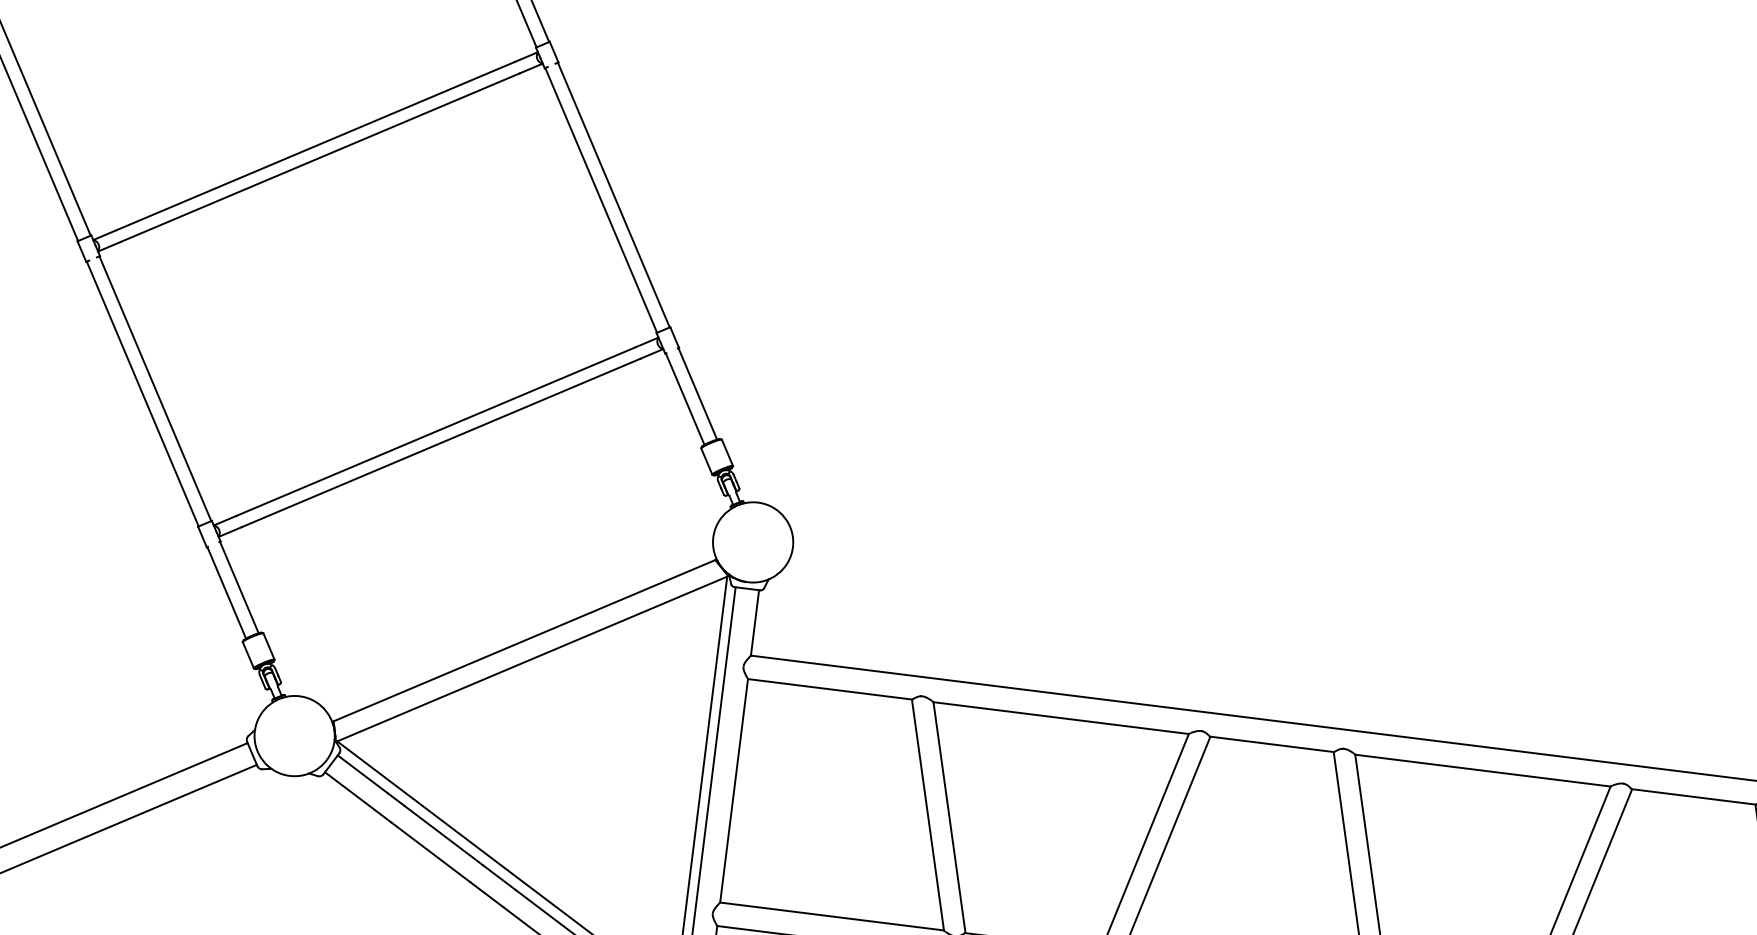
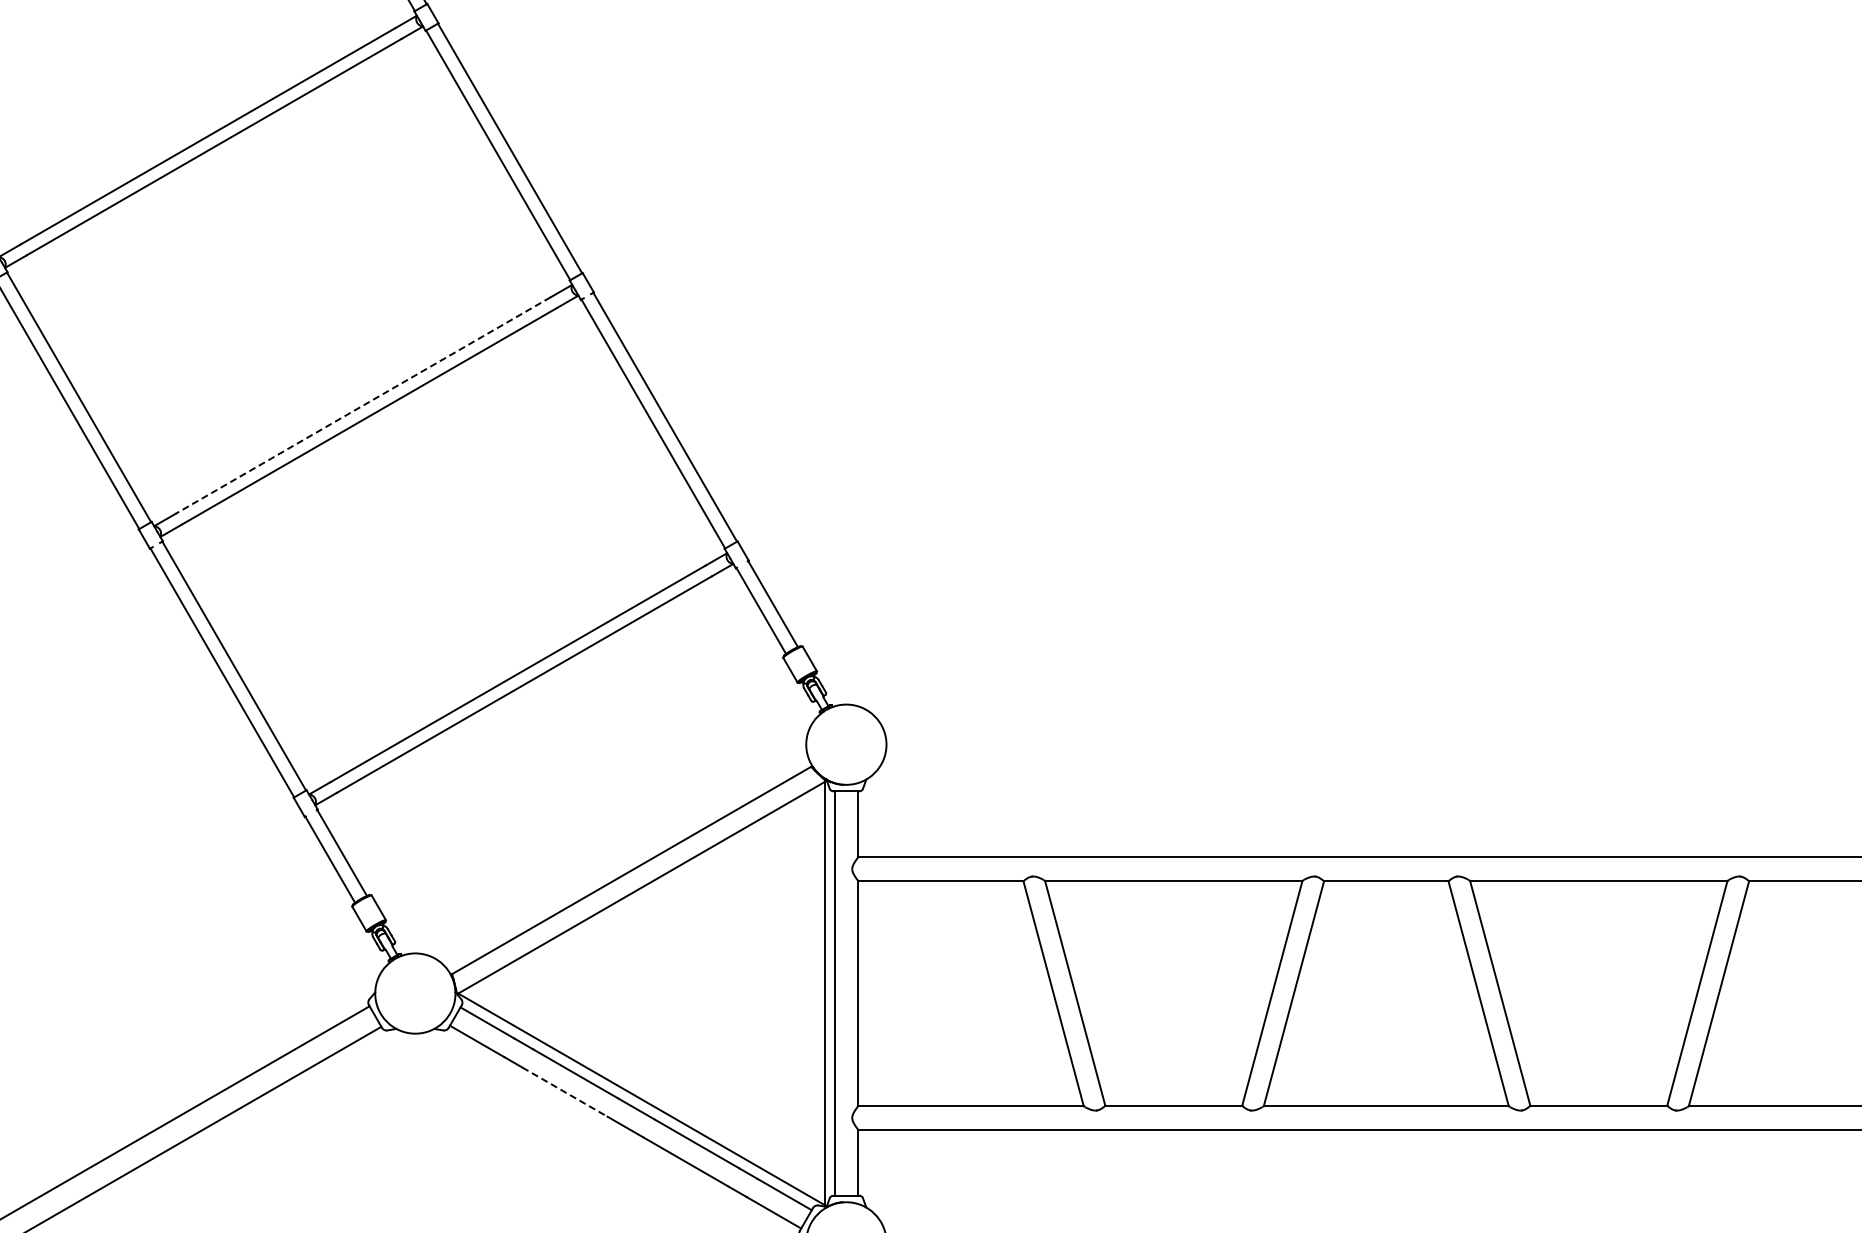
line: (315, 146) -> (363, 405), solid -> dashed
line: (431, 852) -> (565, 1092), solid -> dashed

